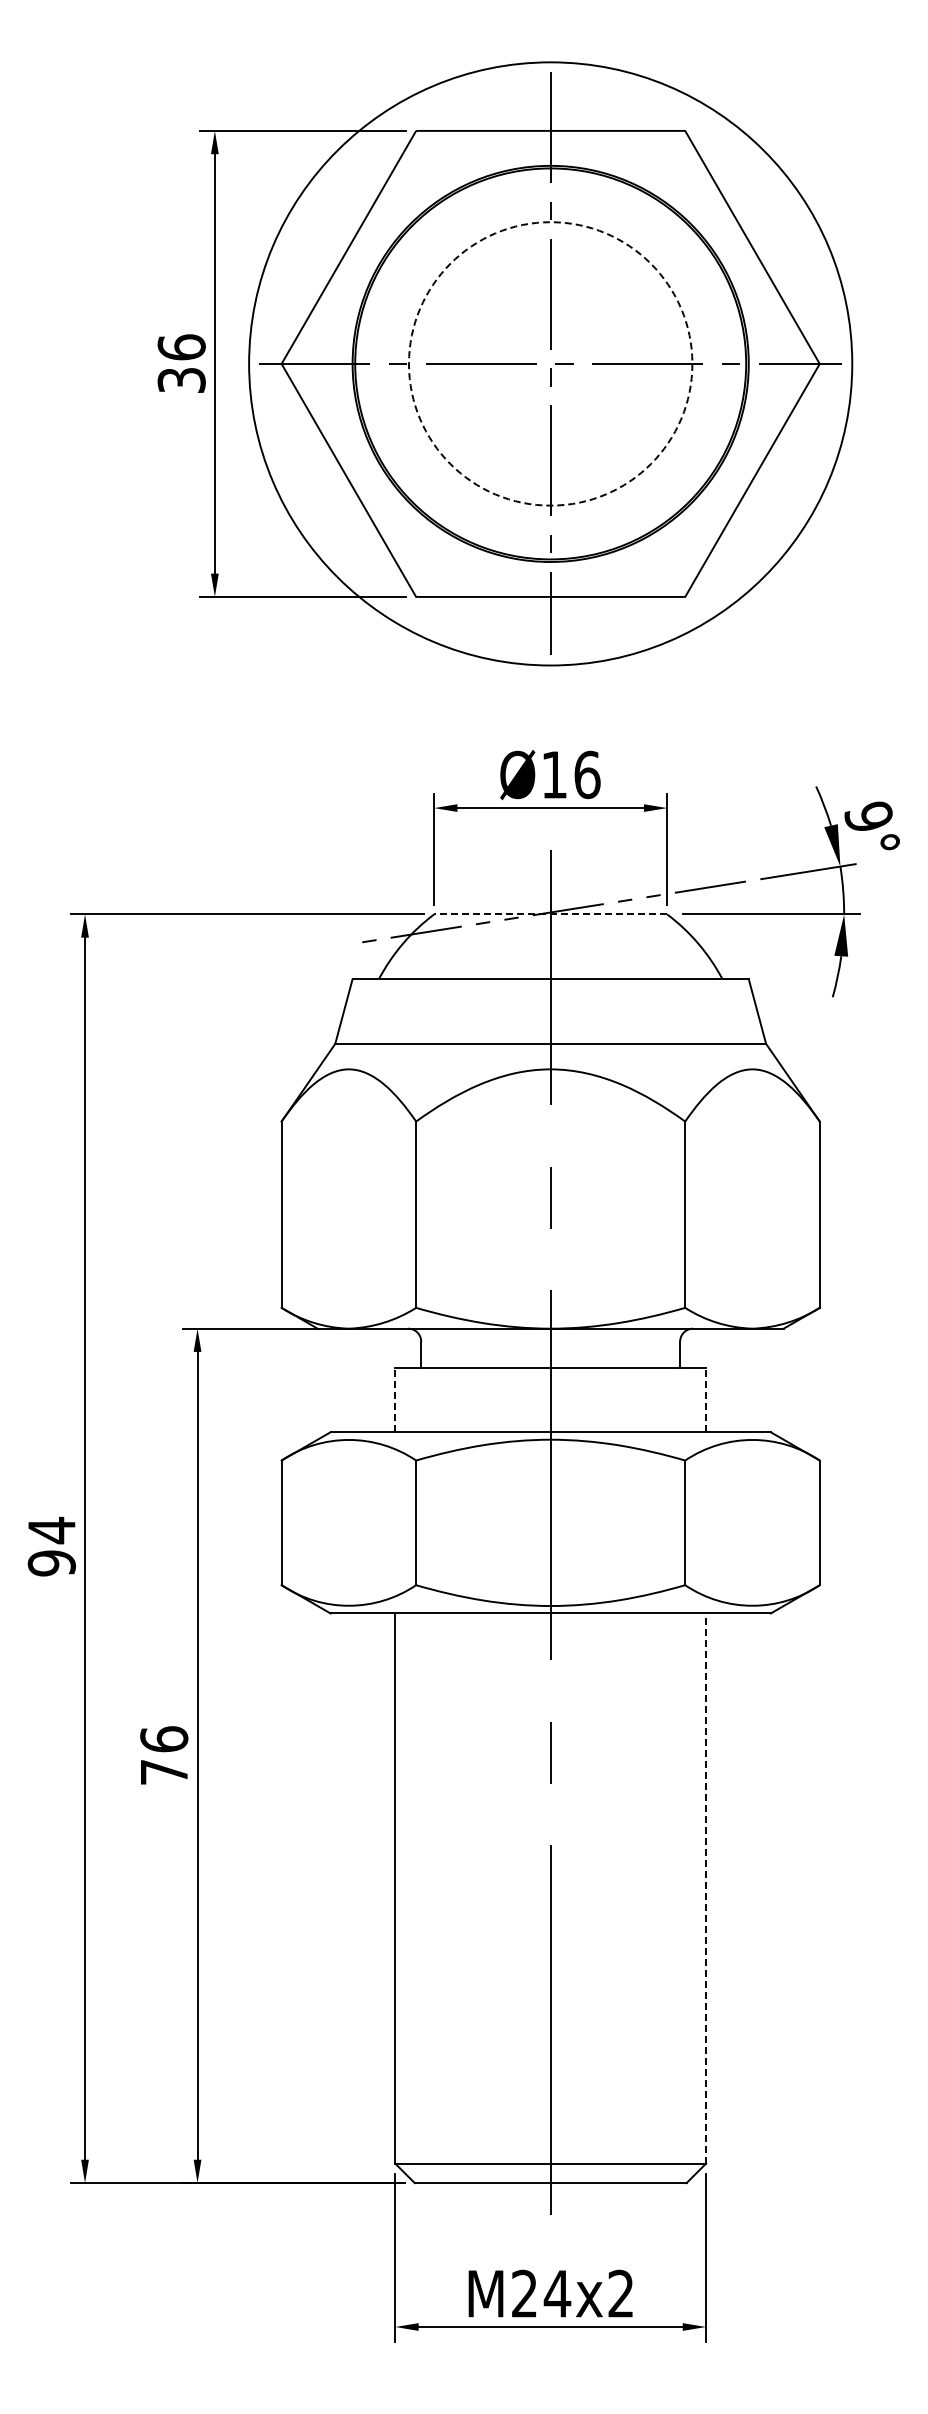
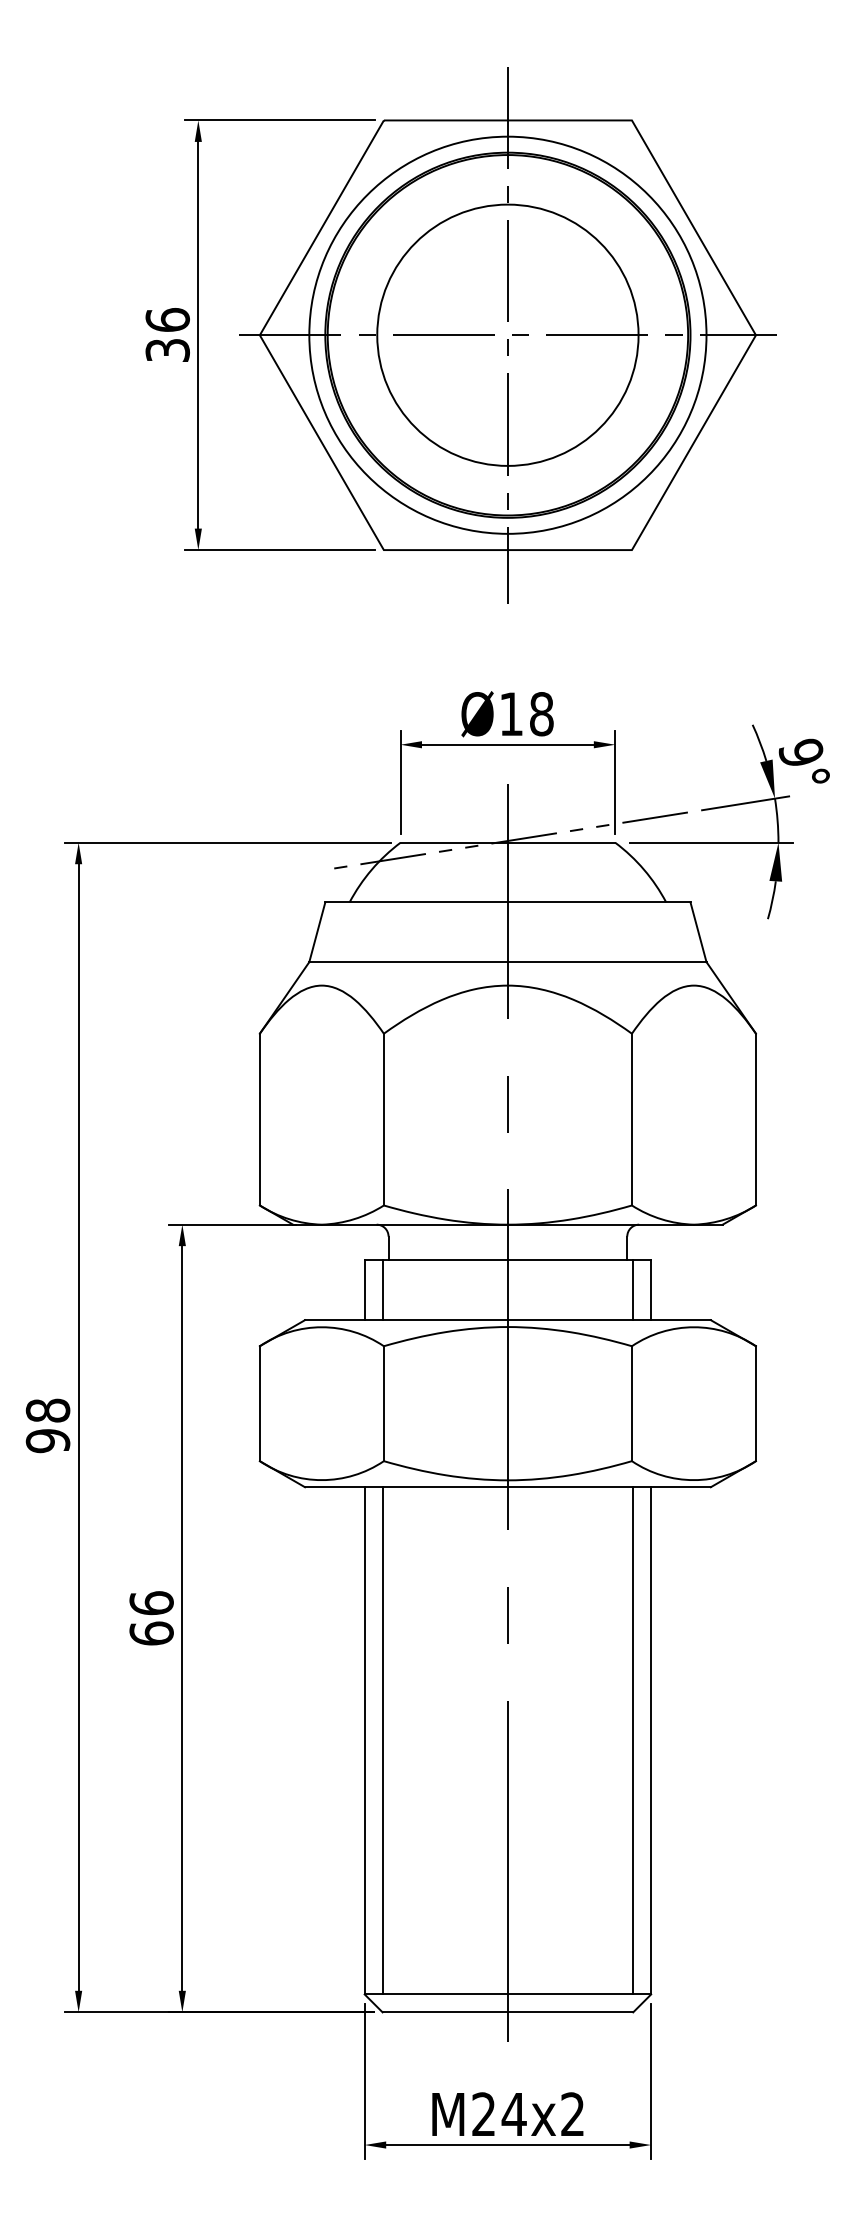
circle: (550, 363) -> (507, 334), dashed -> solid
circle: (550, 363) -> (507, 334), size x0.71
text: (587, 774) -> (541, 713), Ø16 -> Ø18
line: (550, 914) -> (507, 842), dashed -> solid
line: (395, 1399) -> (364, 1289), dashed -> solid
line: (414, 1399) -> (382, 1289), added
line: (686, 1399) -> (633, 1289), added
line: (706, 1399) -> (651, 1289), dashed -> solid
text: (51, 1530) -> (47, 1410), 94 -> 98
text: (164, 1772) -> (151, 1633), 76 -> 66
line: (414, 1888) -> (382, 1740), added
line: (686, 1888) -> (633, 1740), added
line: (706, 1888) -> (651, 1740), dashed -> solid

